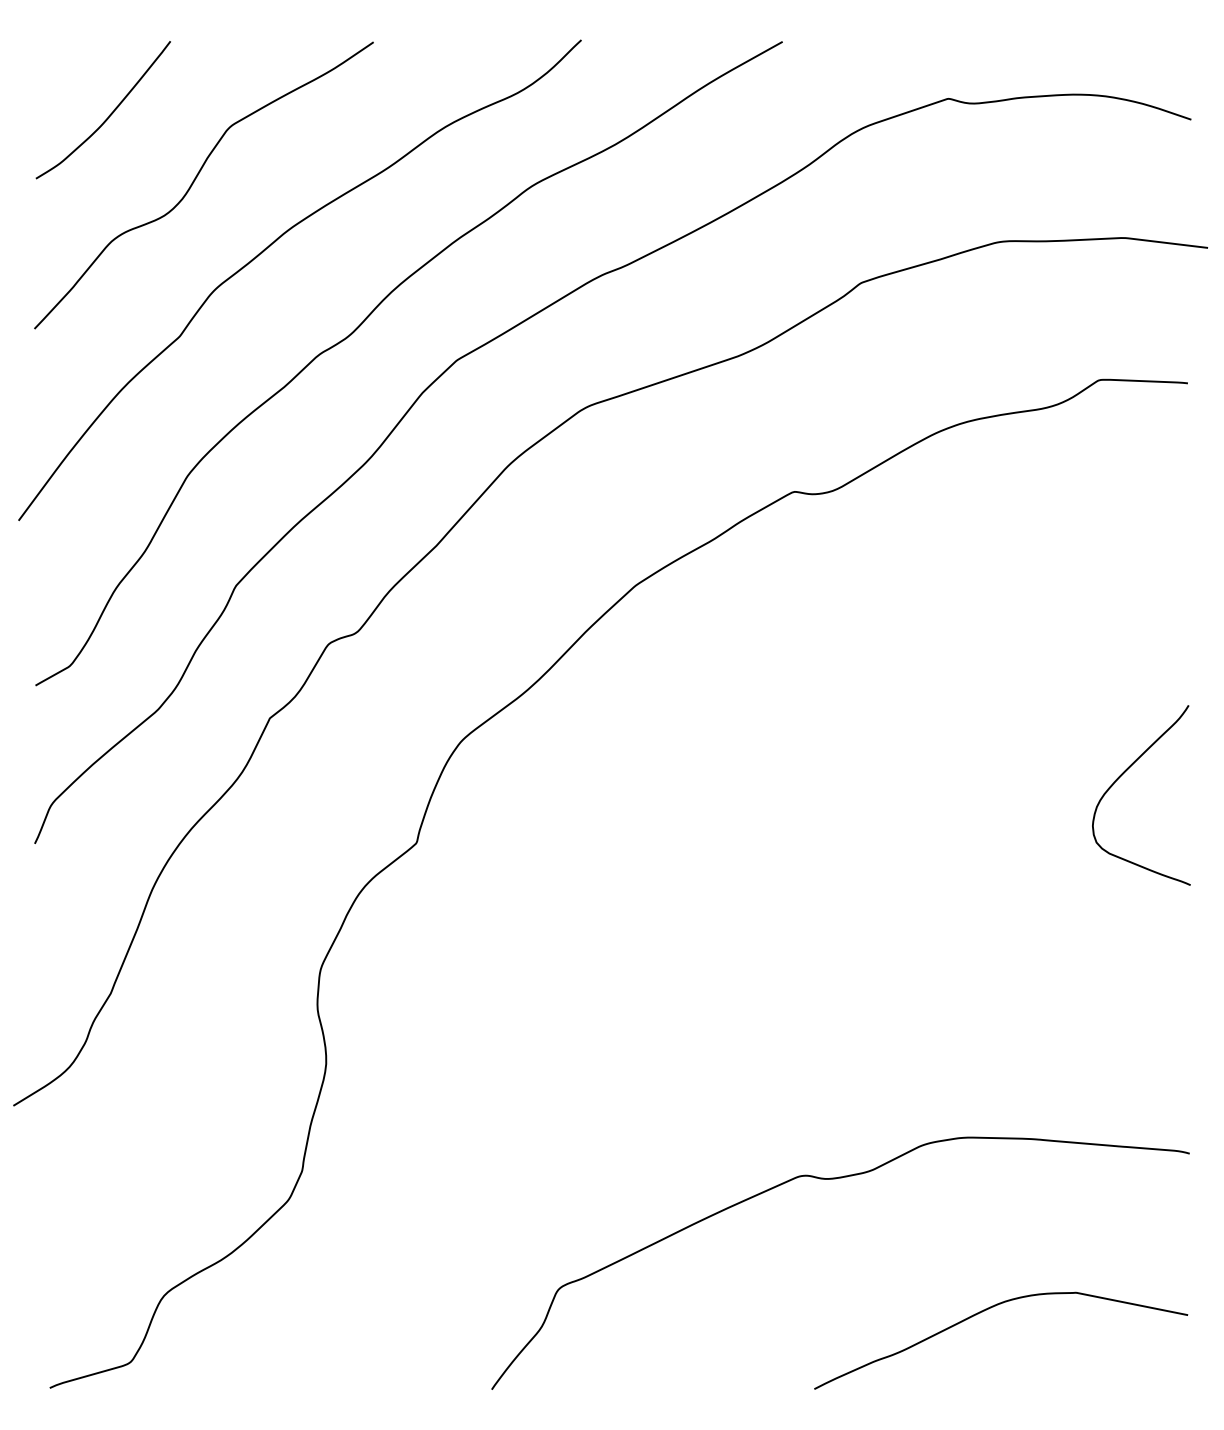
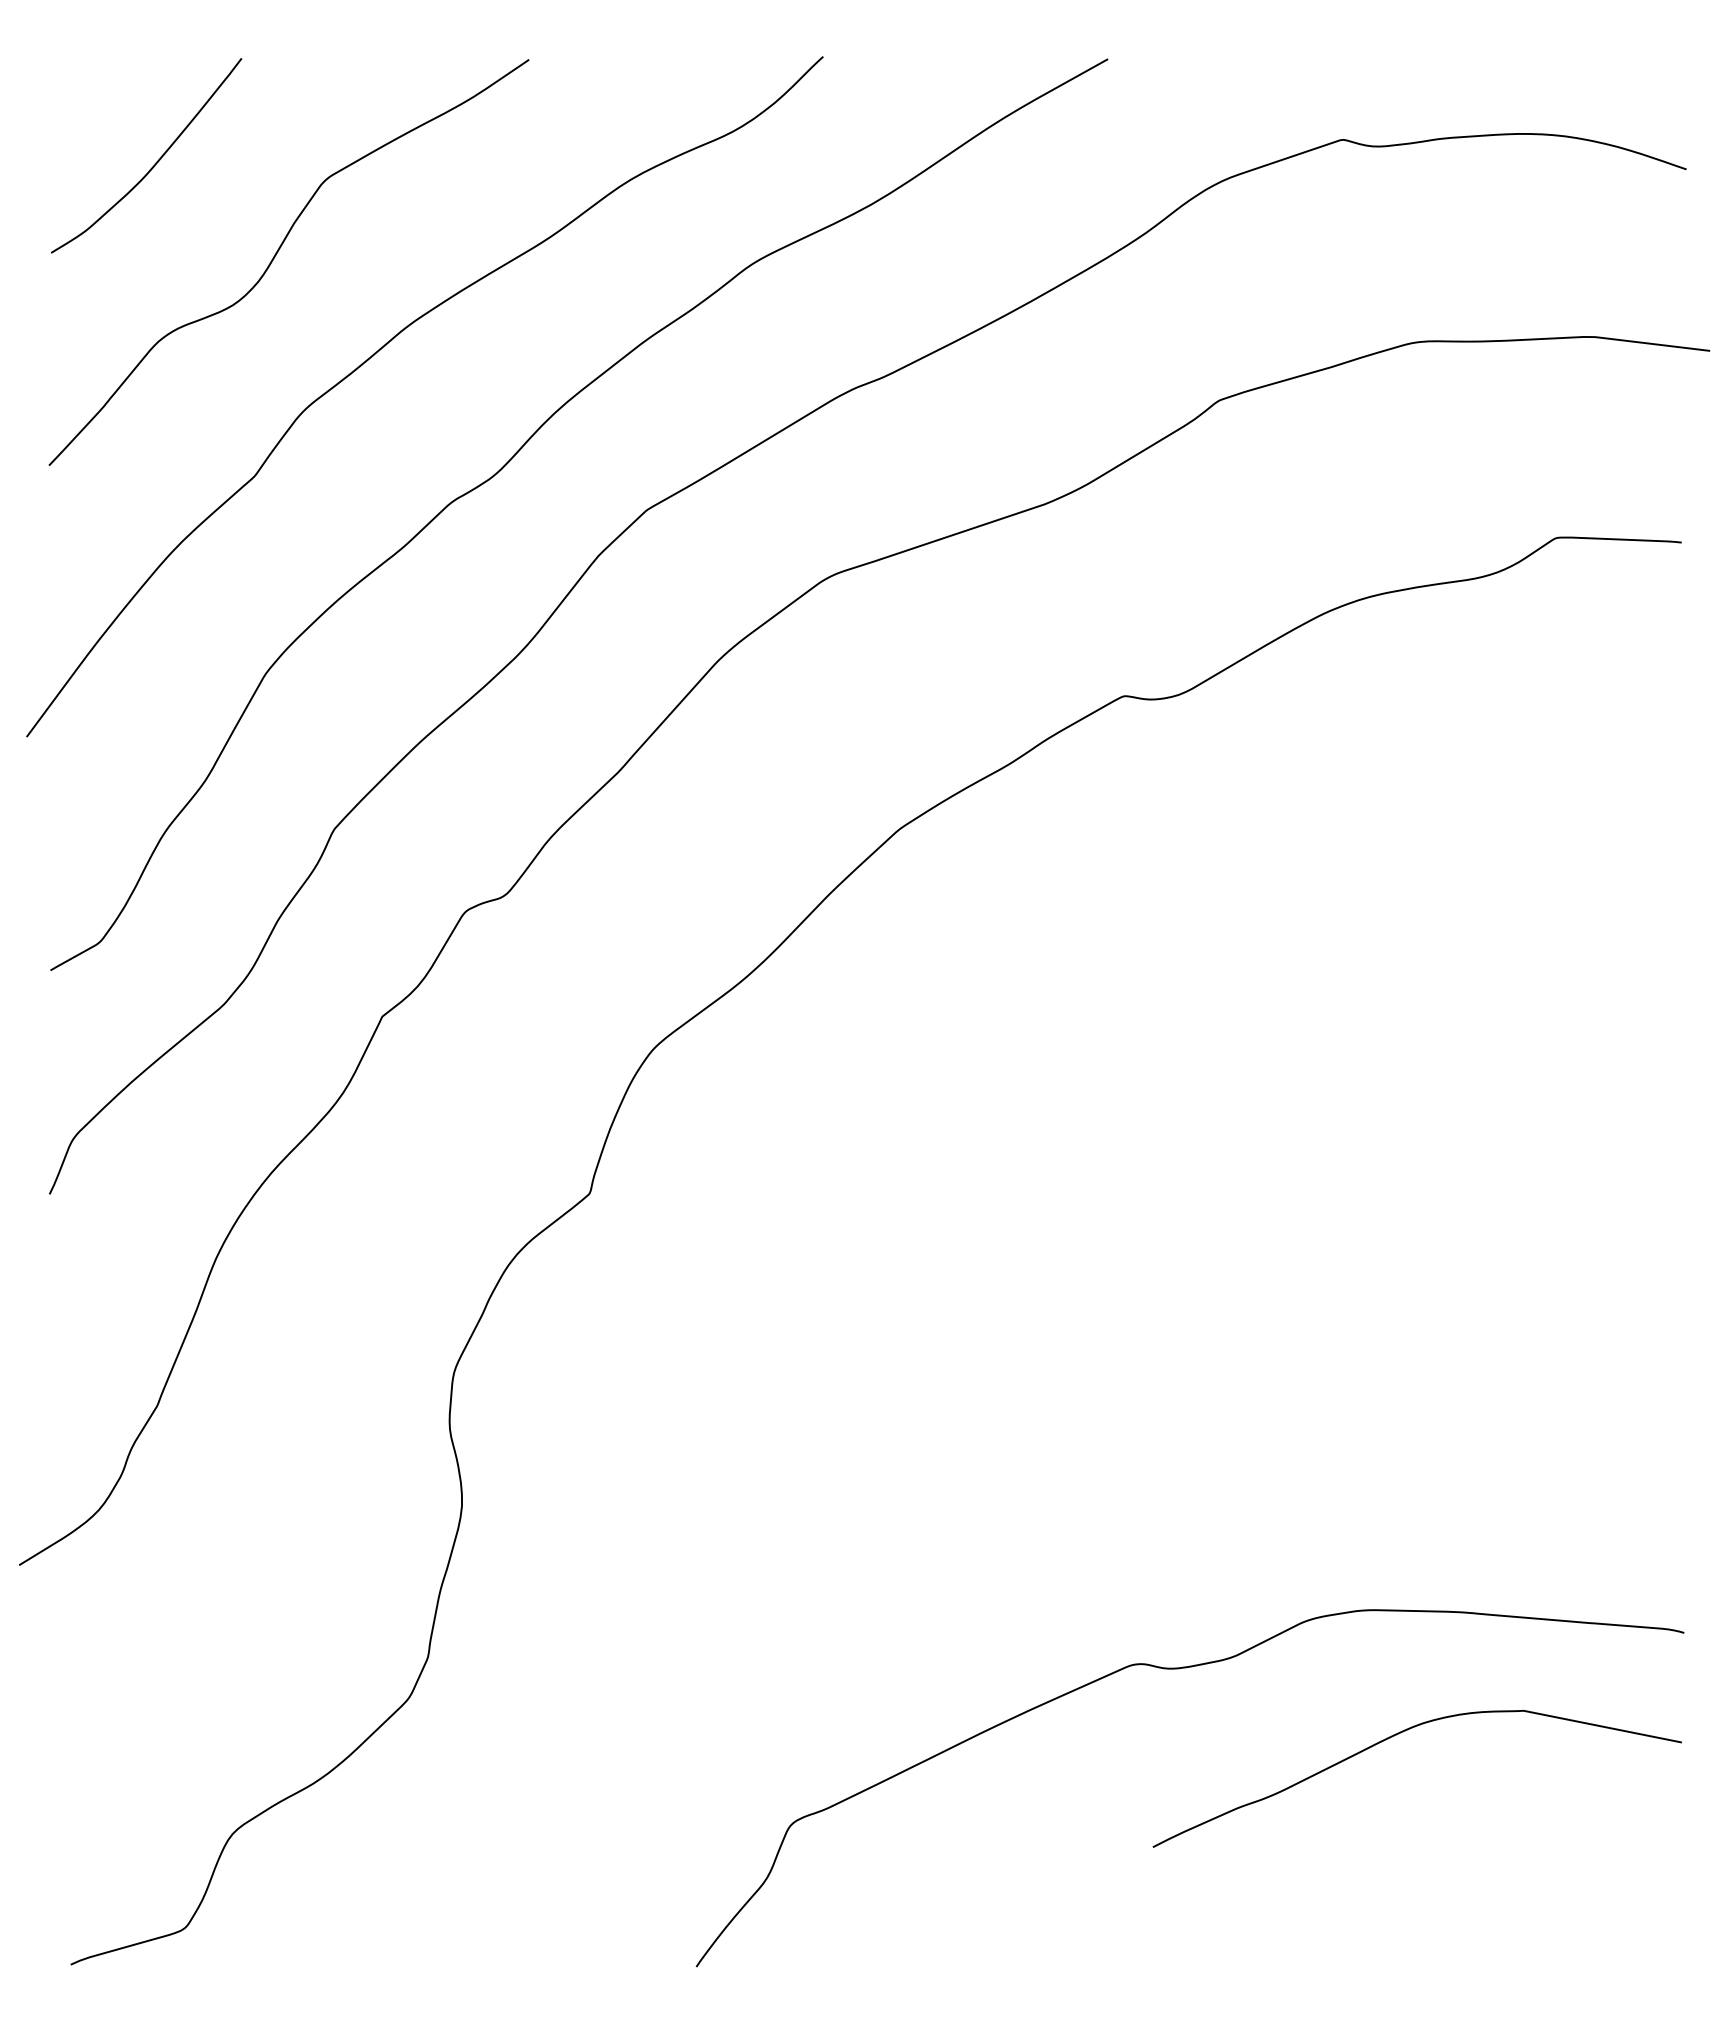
curve: (1122, 775) -> (1588, 1097), removed
curve: (985, 1310) -> (1394, 1736), moved

